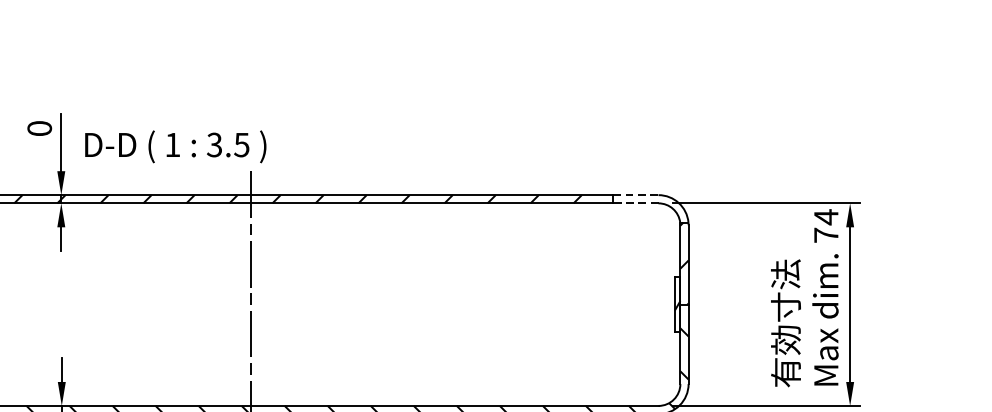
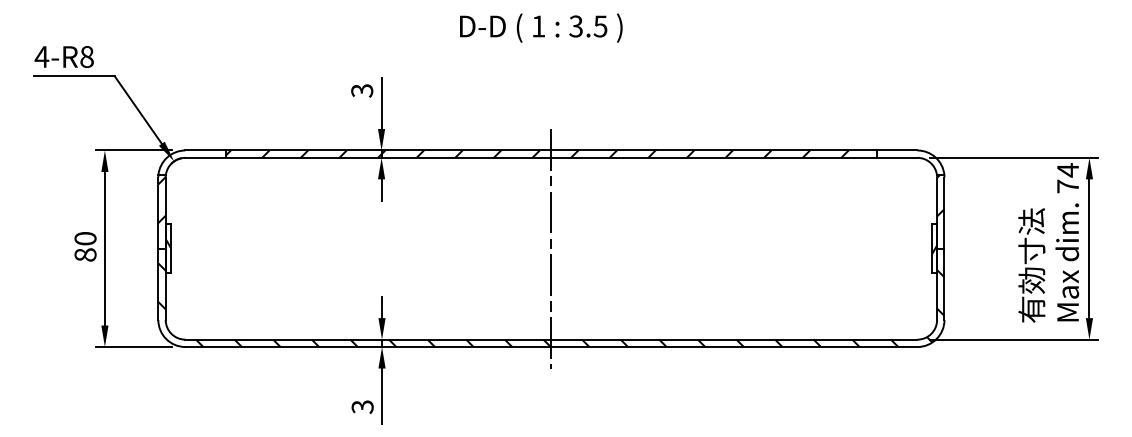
text: (40, 128) -> (362, 90), 0 -> 3
text: (176, 146) -> (541, 27), moved
line: (636, 195) -> (897, 150), dashed -> solid
line: (635, 202) -> (896, 157), dashed -> solid

